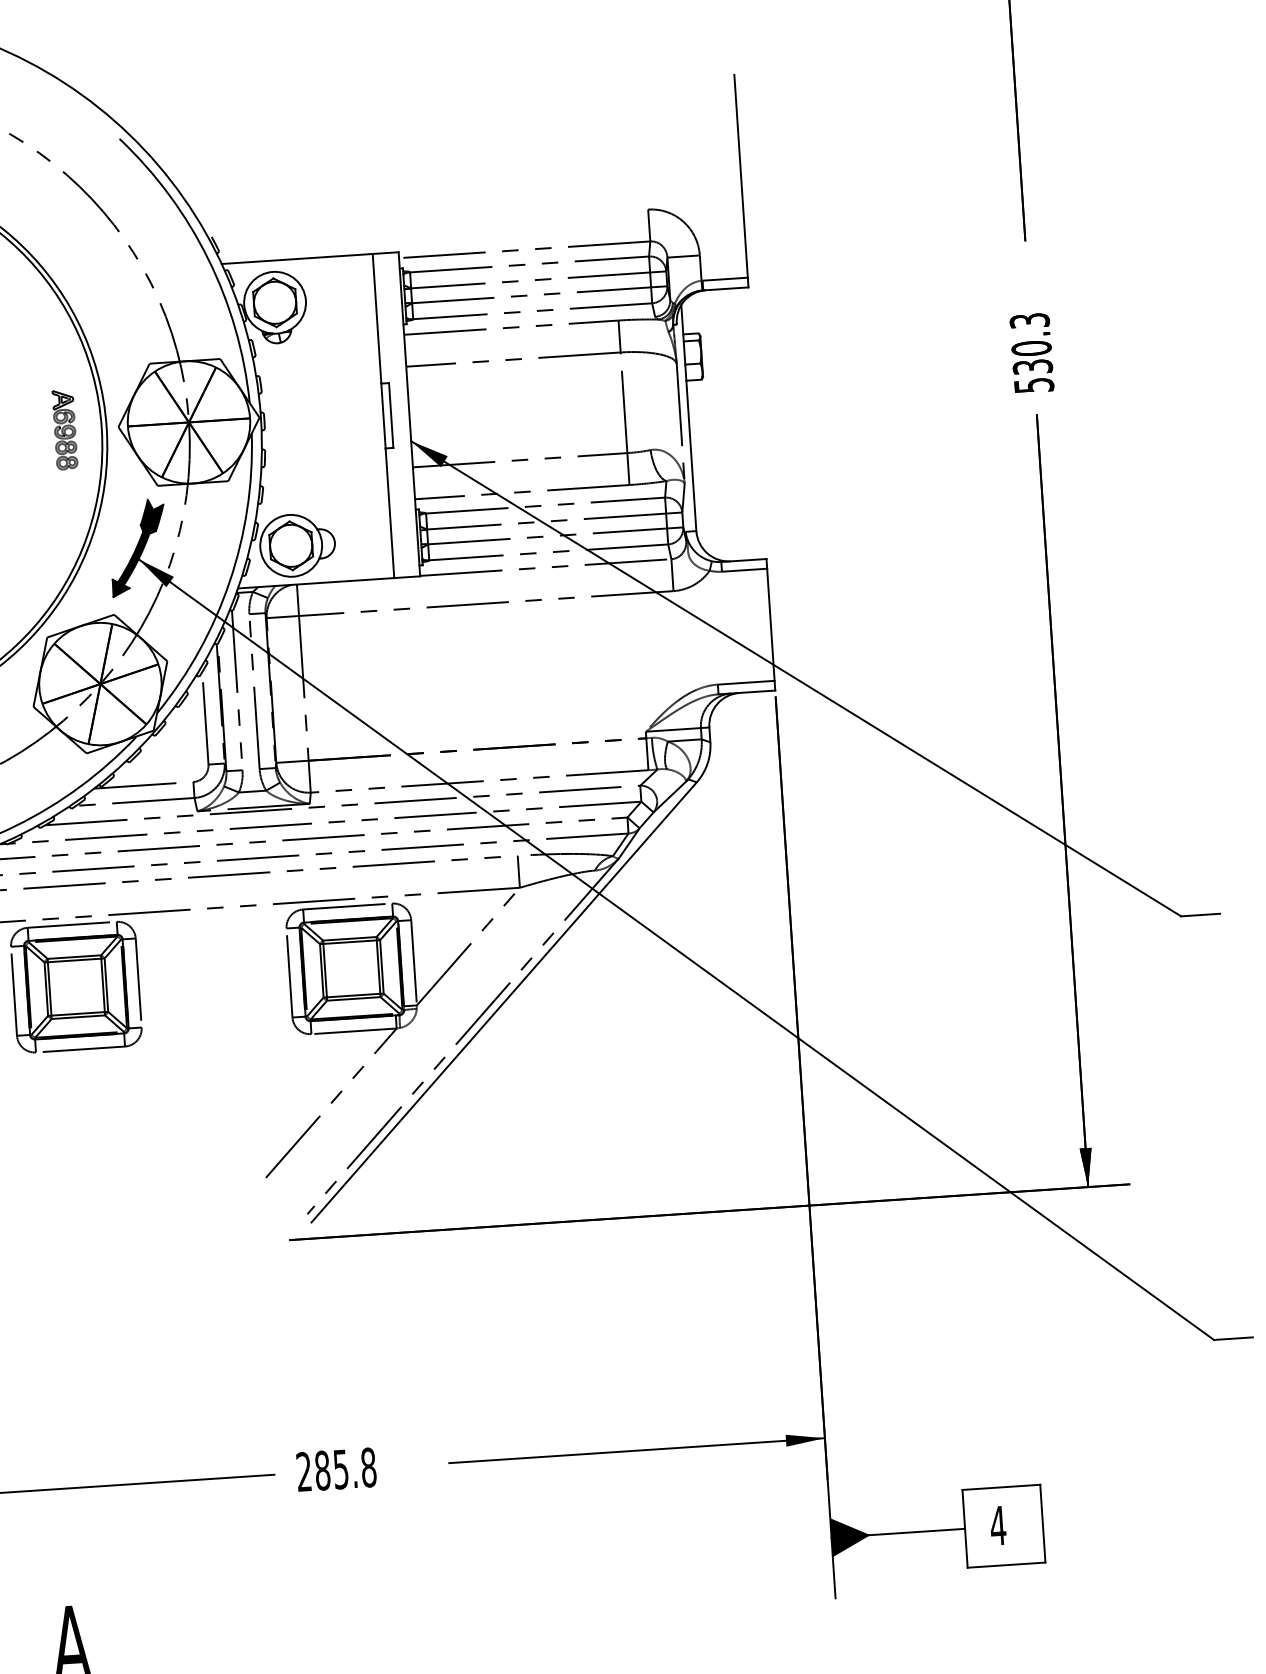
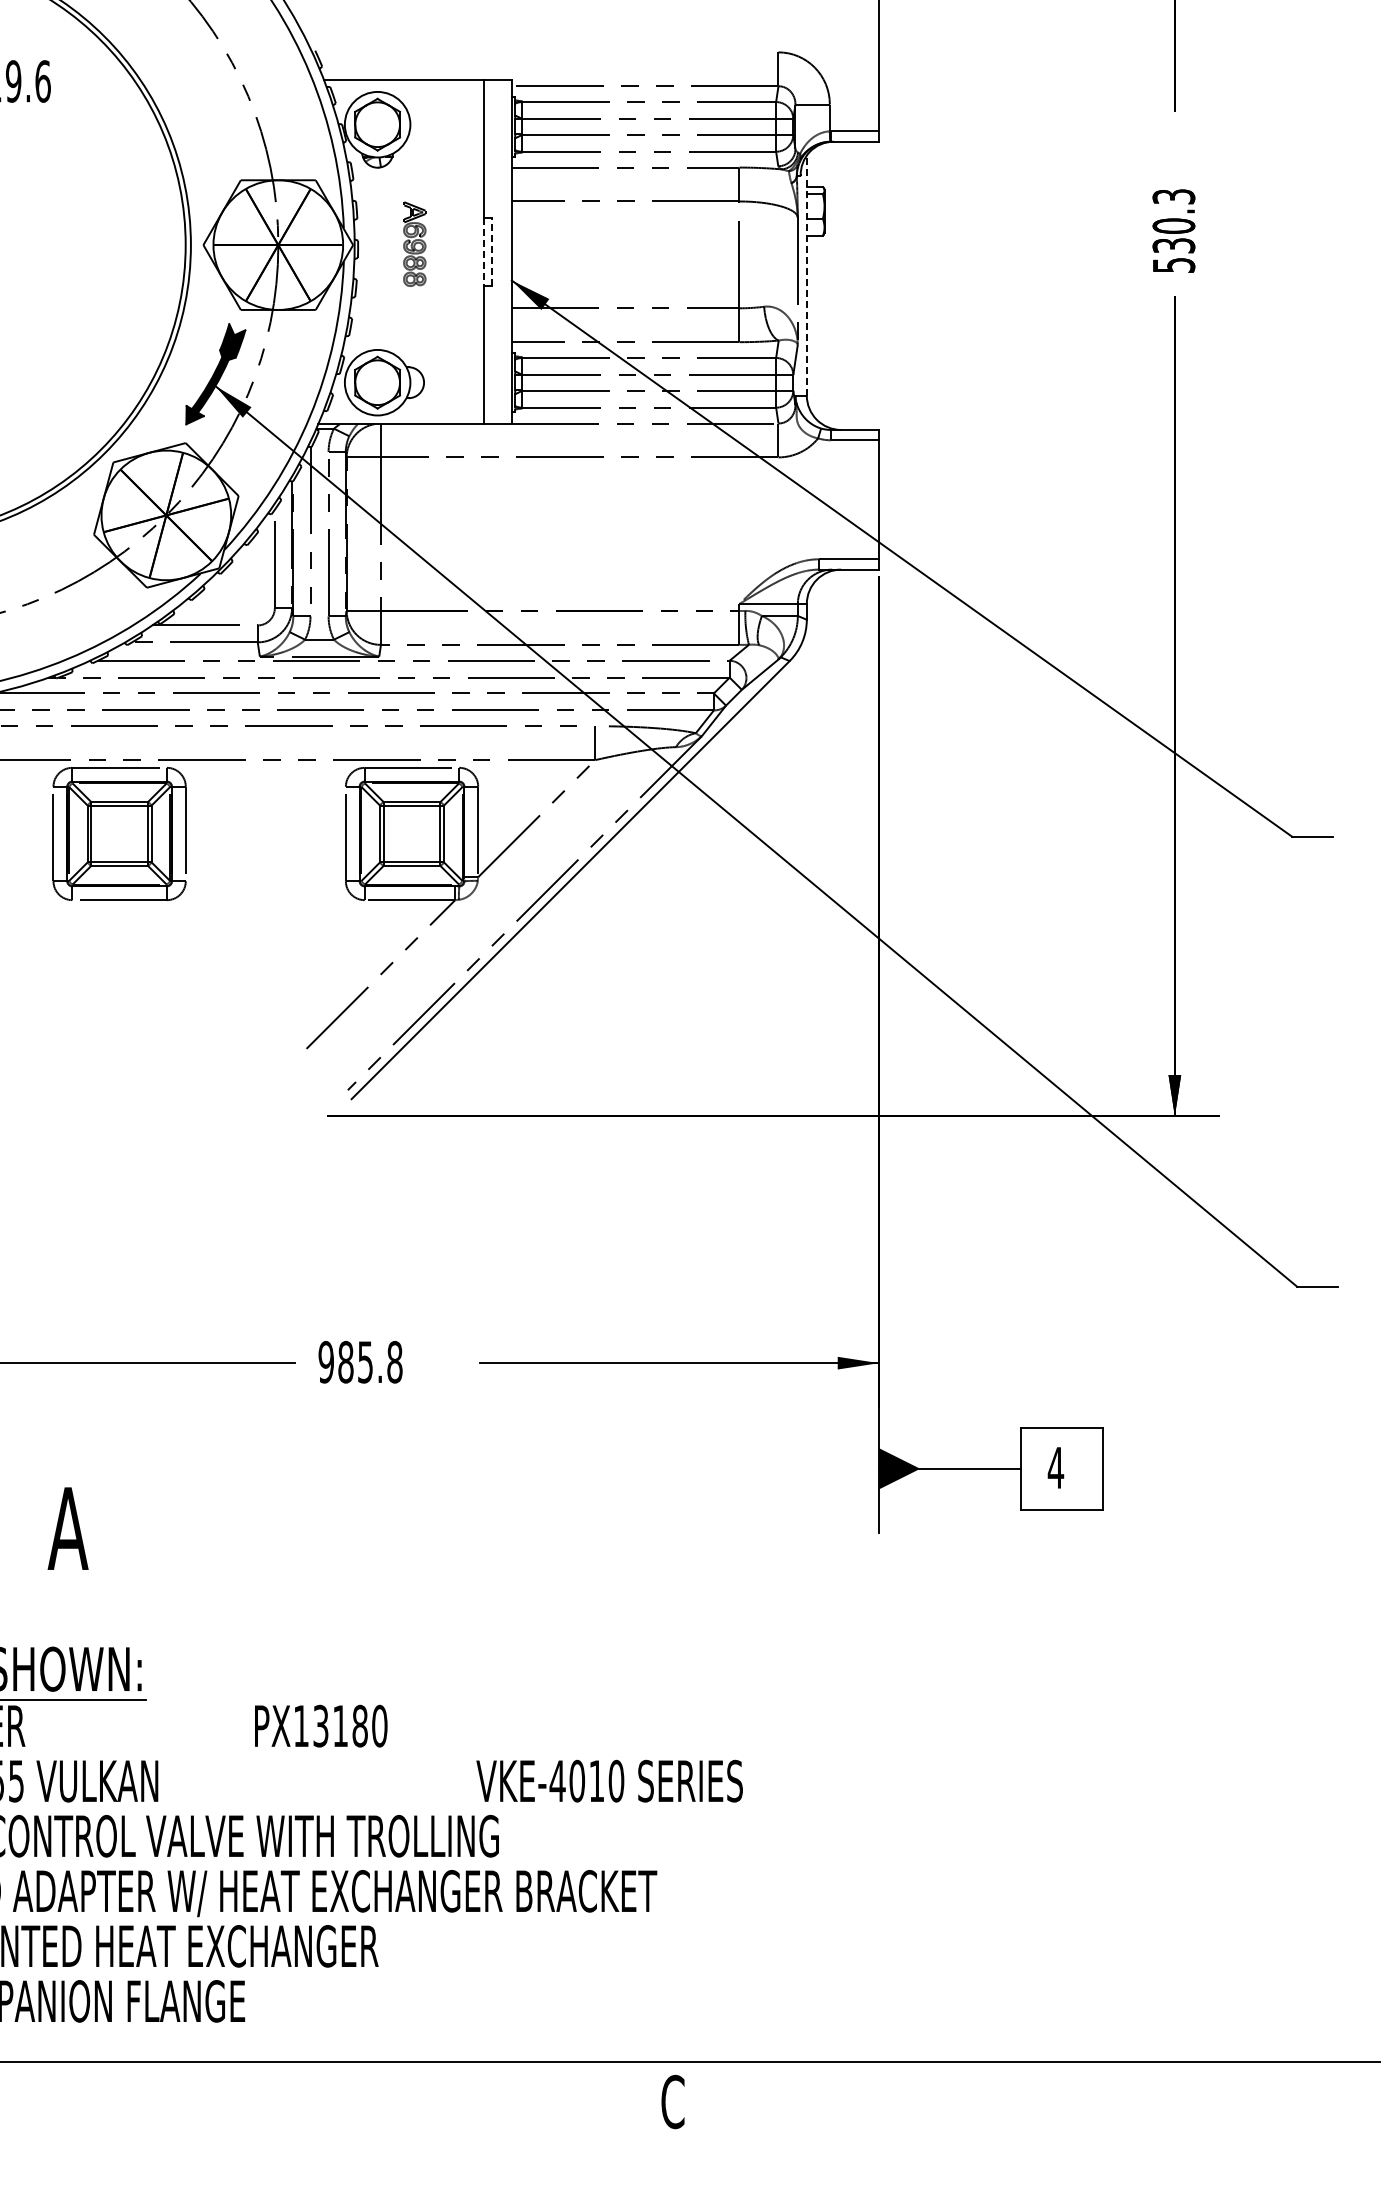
line: (391, 415) -> (492, 251), solid -> dashed
line: (383, 416) -> (484, 252), solid -> dashed
line: (688, 418) -> (806, 275), solid -> dashed
part: (64, 429) -> (414, 243), moved
text: (303, 1472) -> (325, 1362), 285.8 -> 985.8

